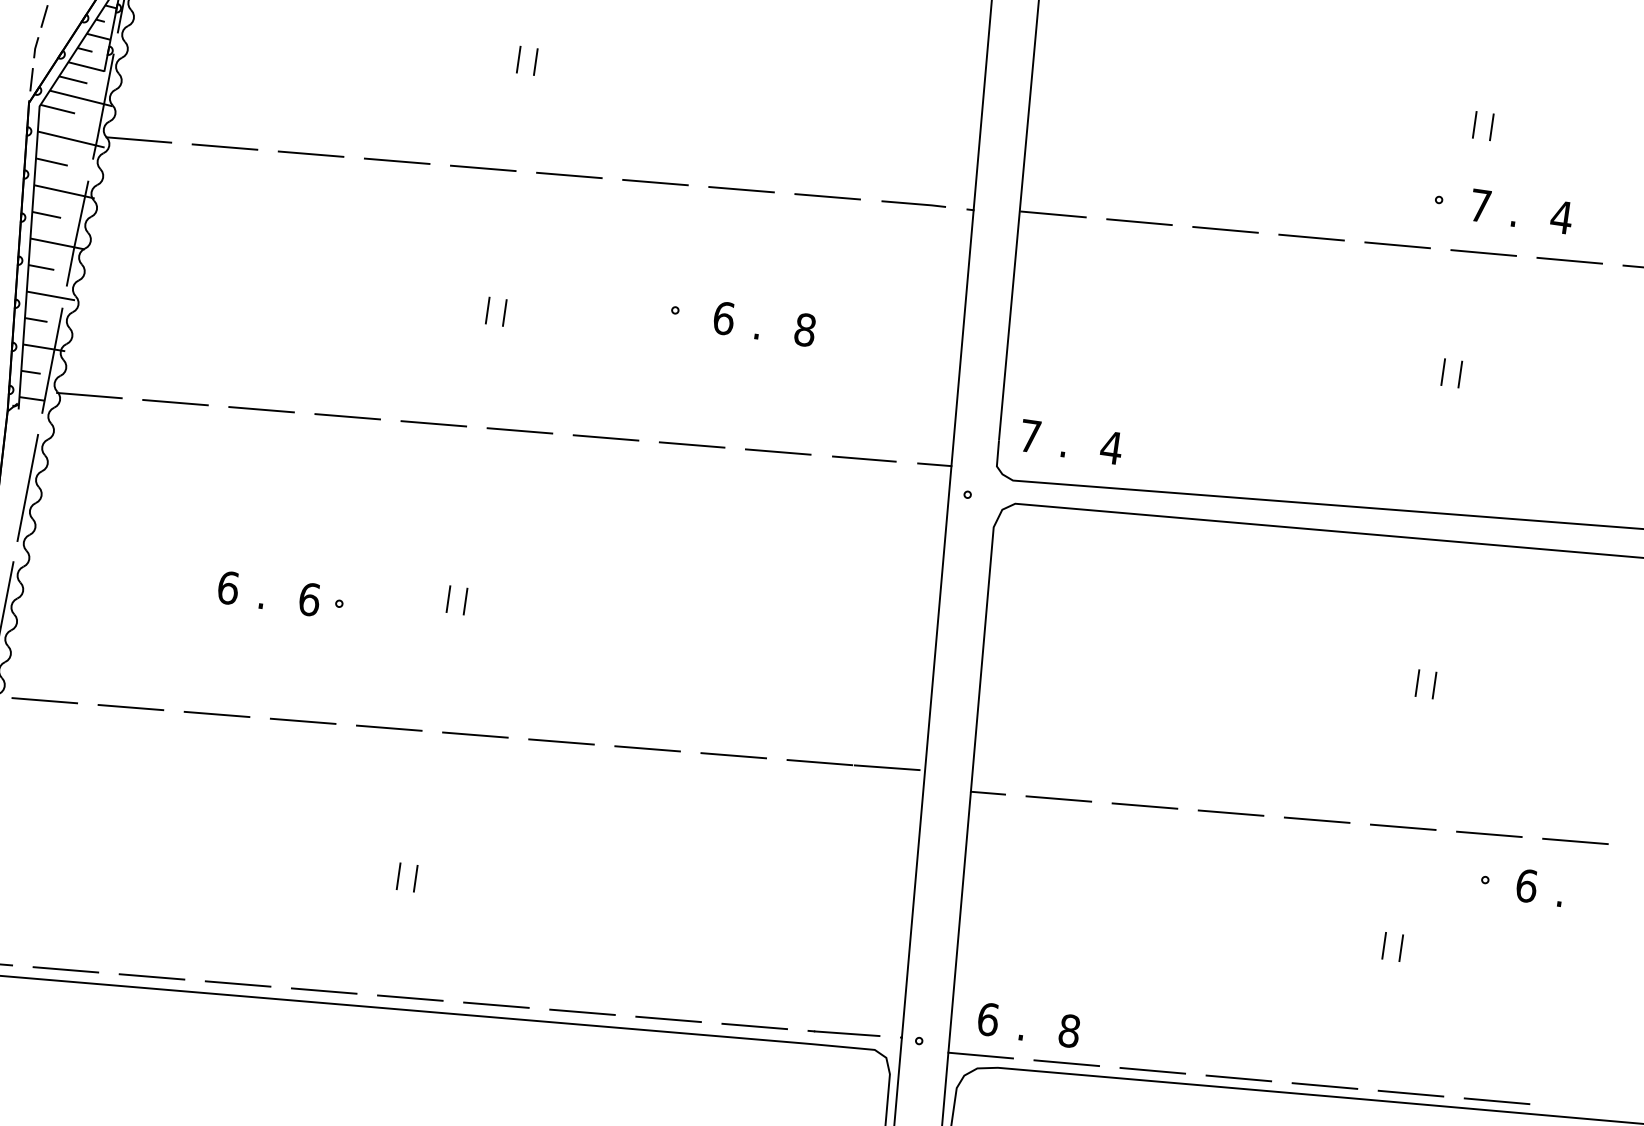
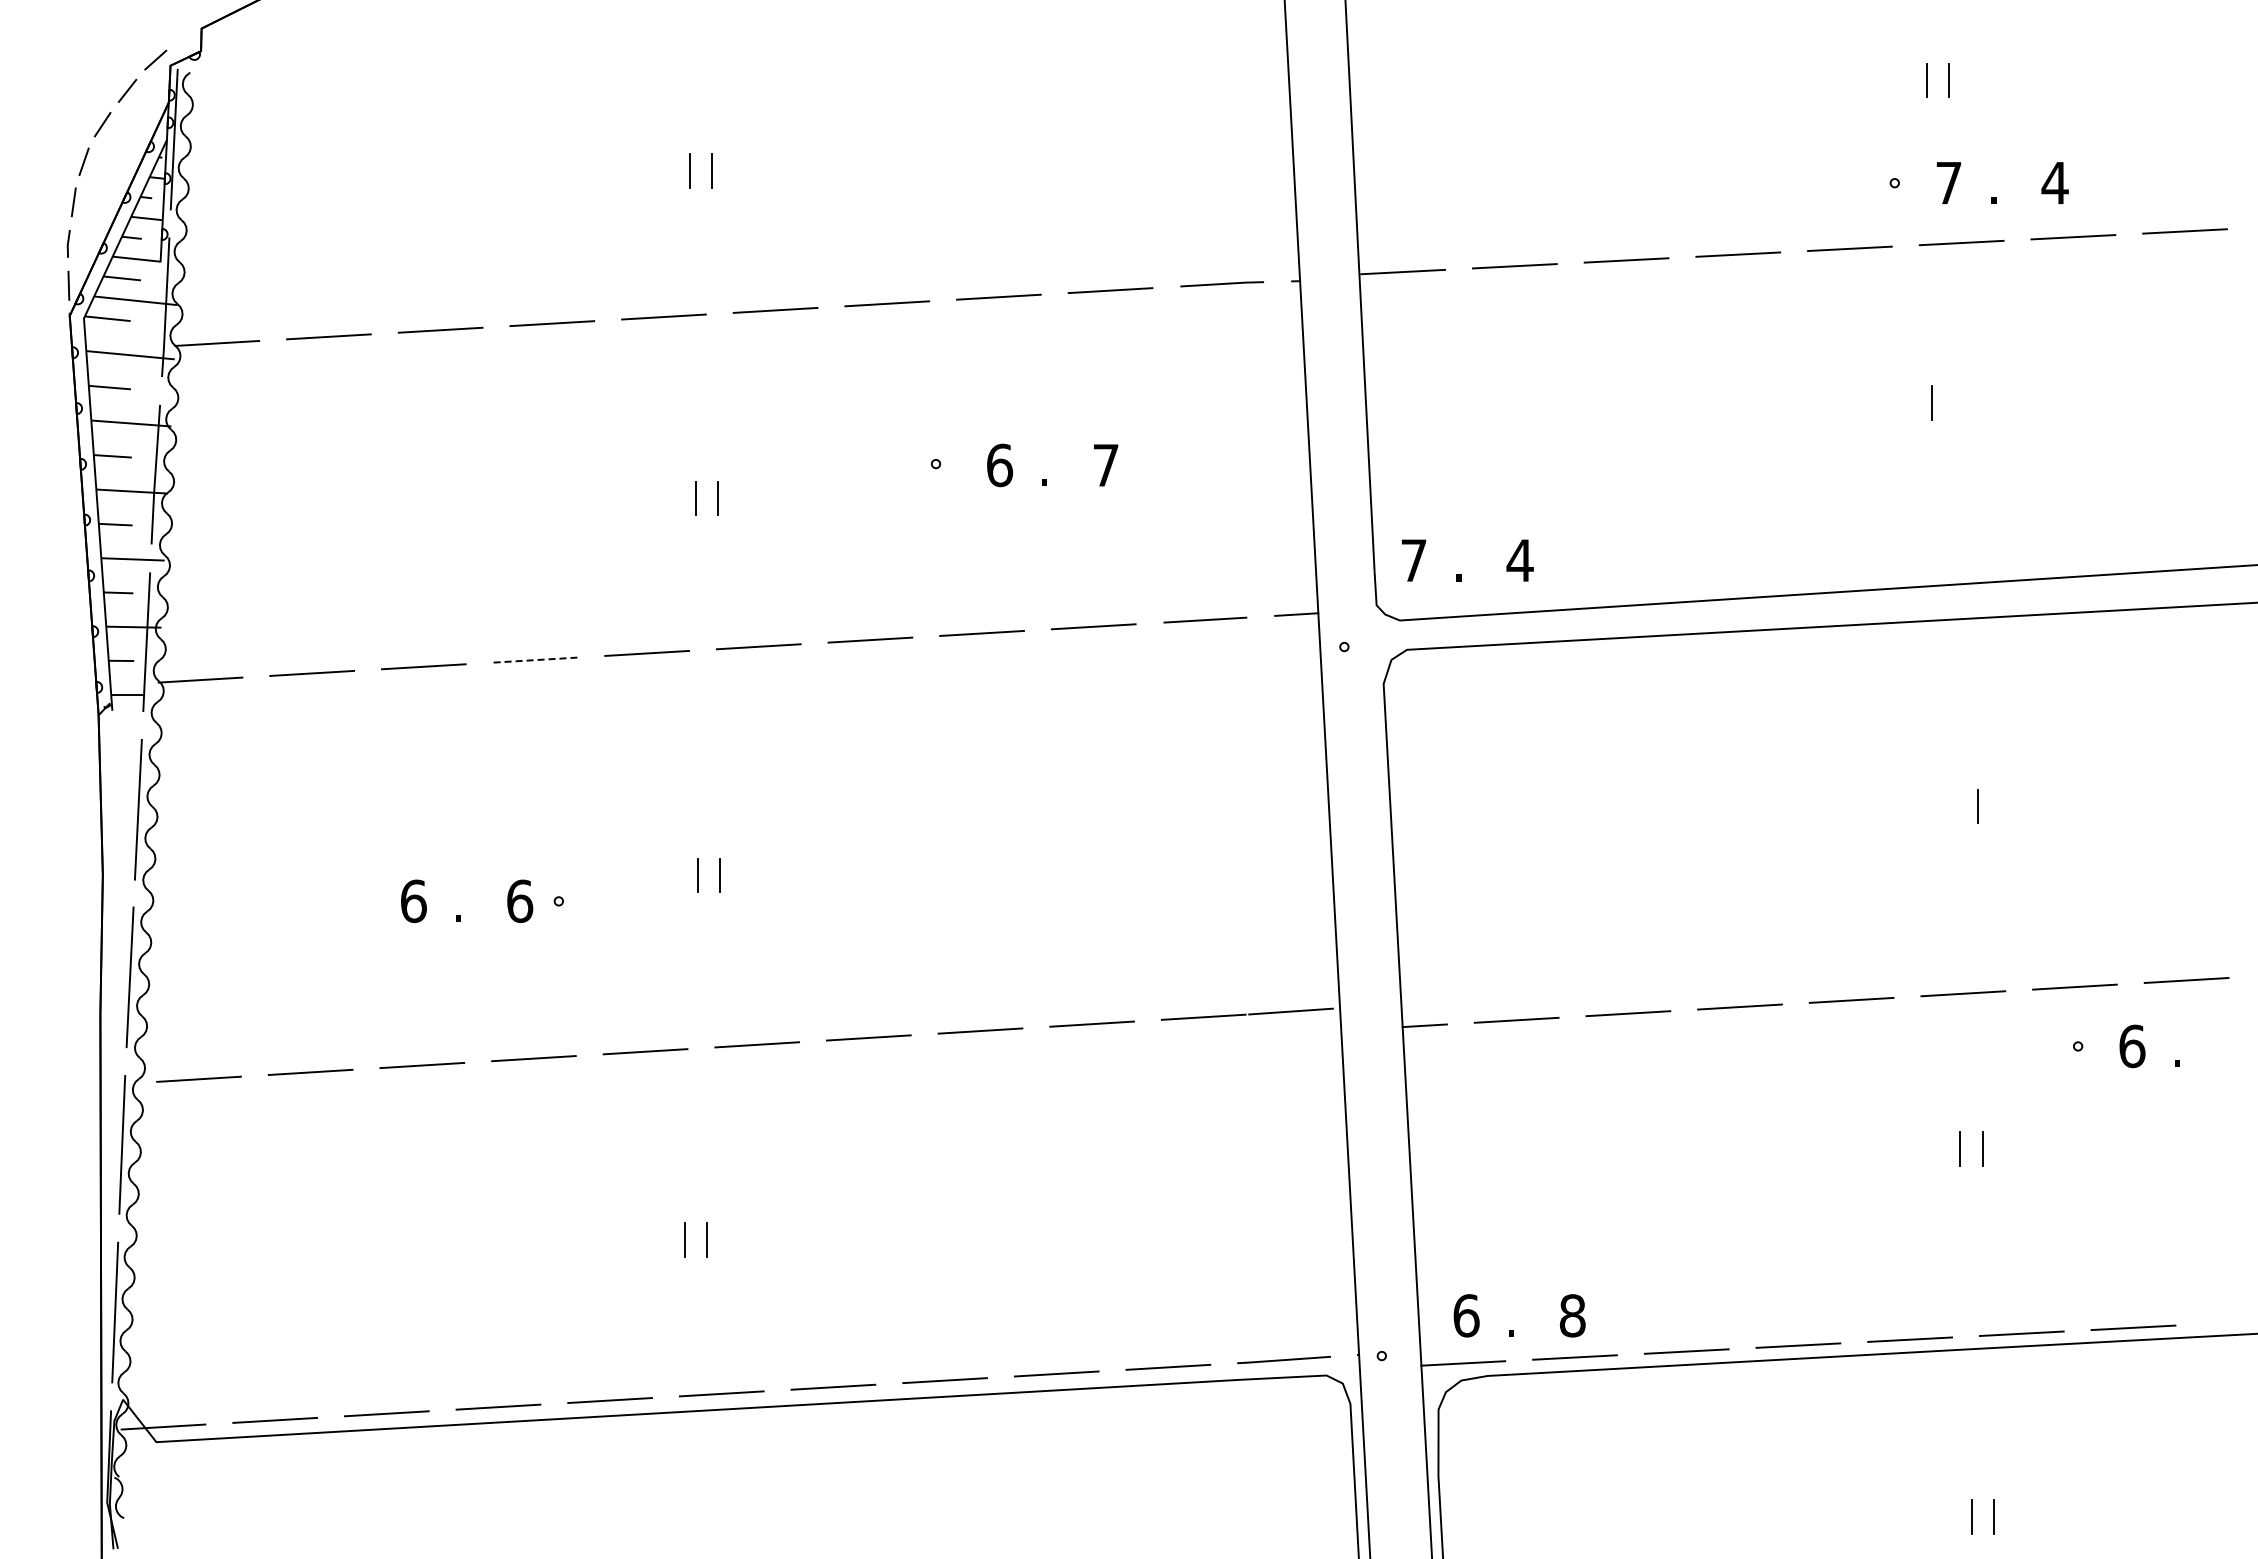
text: (805, 330) -> (1106, 465), 8 -> 7
line: (1460, 374) -> (1953, 402), removed
line: (347, 417) -> (535, 660), solid -> dashed
line: (1417, 683) -> (1955, 806), removed

